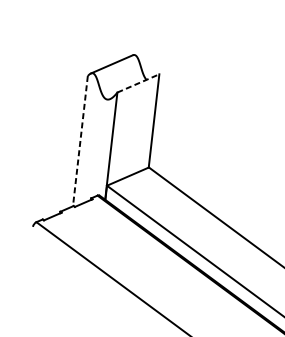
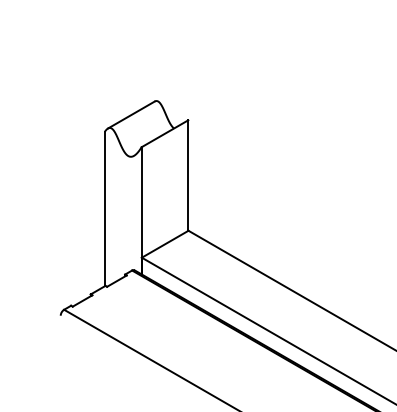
line: (138, 83) -> (164, 133), dashed -> solid
line: (80, 141) -> (104, 209), dashed -> solid

